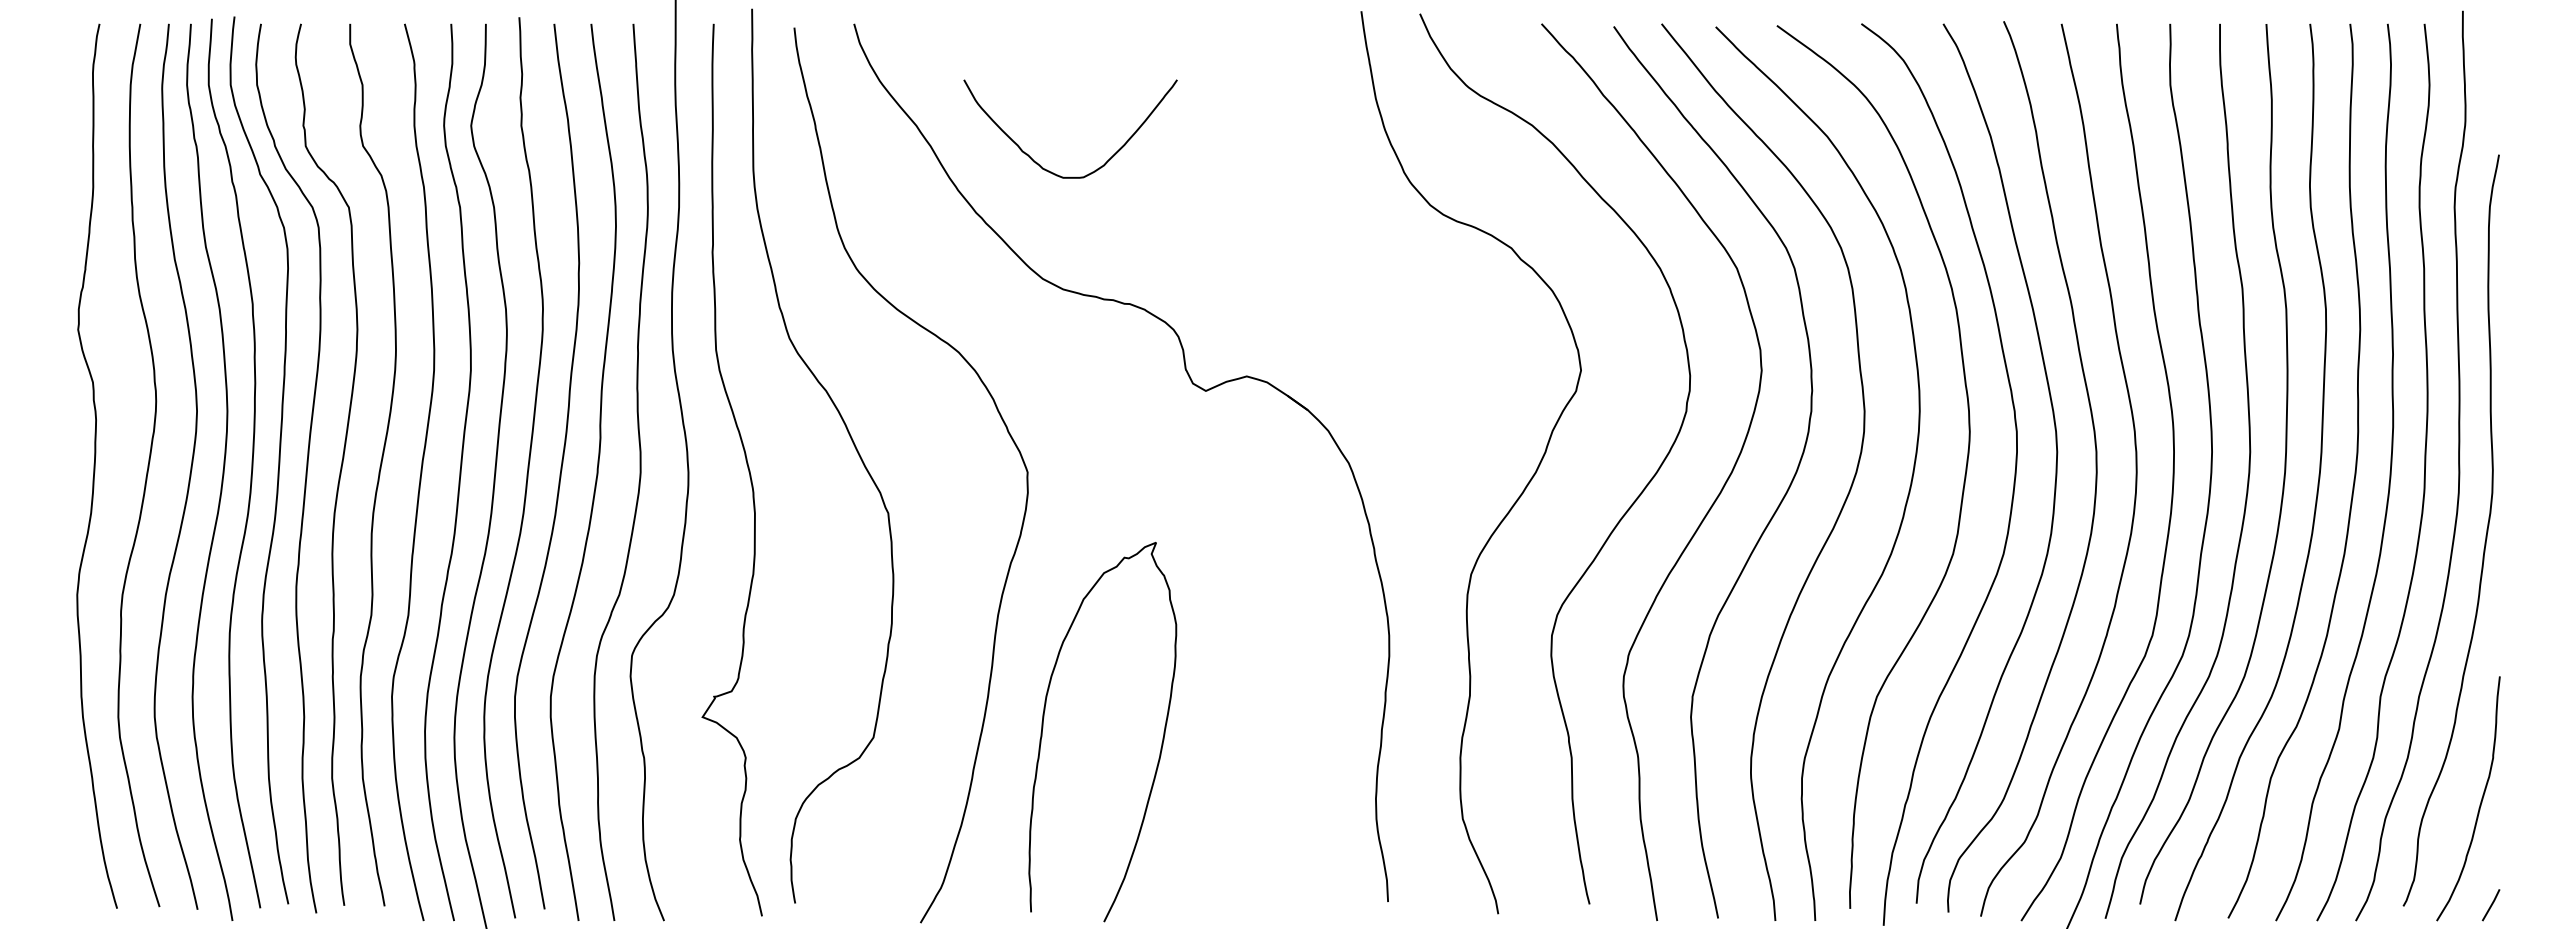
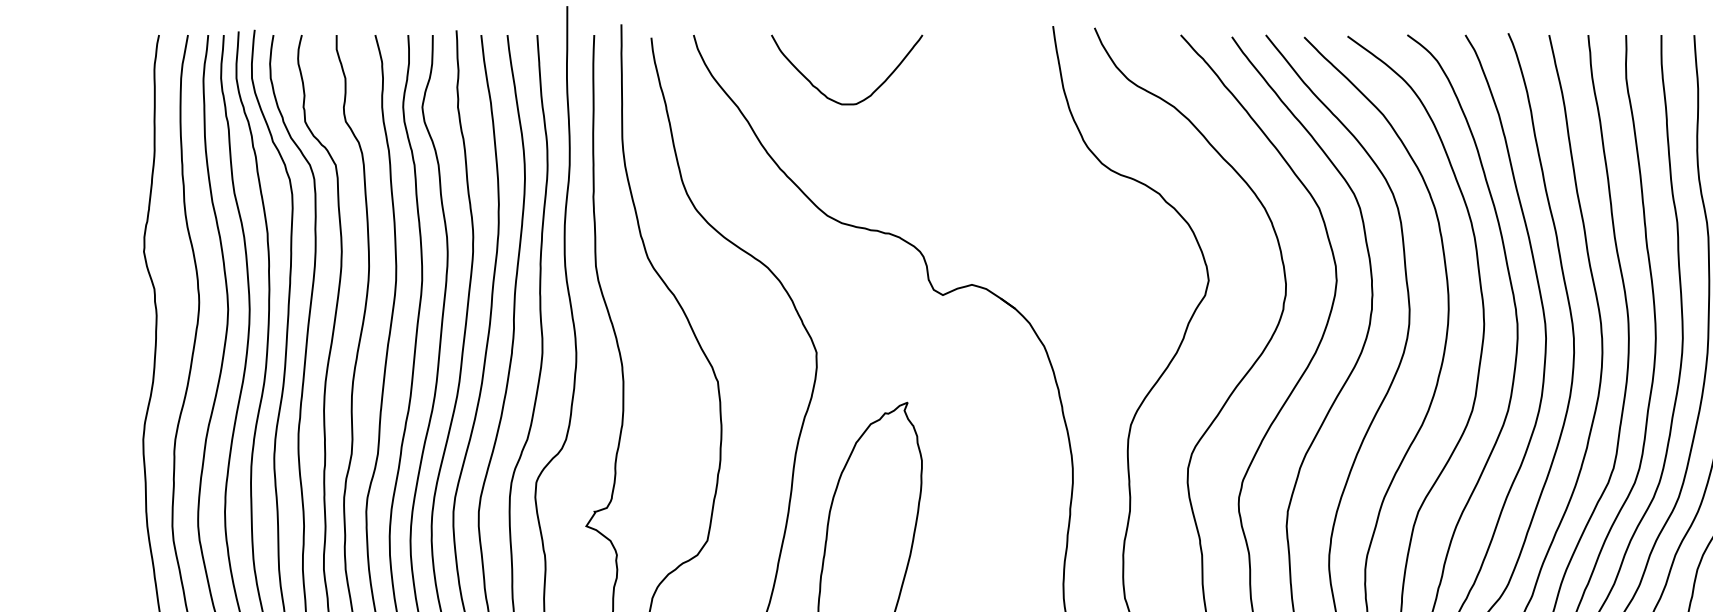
curve: (1040, 164) -> (825, 95), moved

